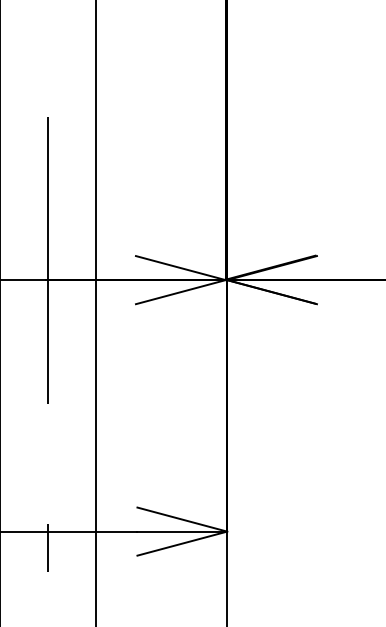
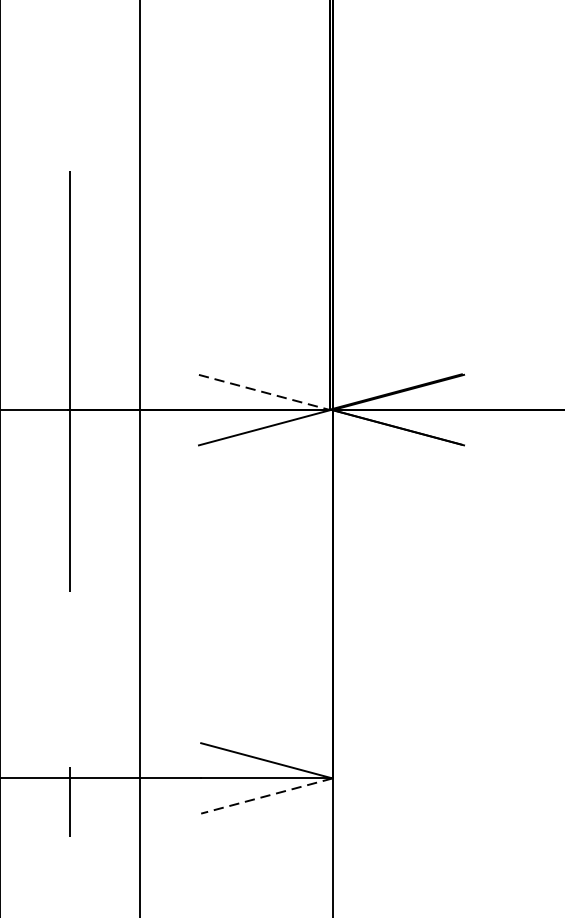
line: (181, 268) -> (265, 393), solid -> dashed
line: (181, 543) -> (265, 795), solid -> dashed

